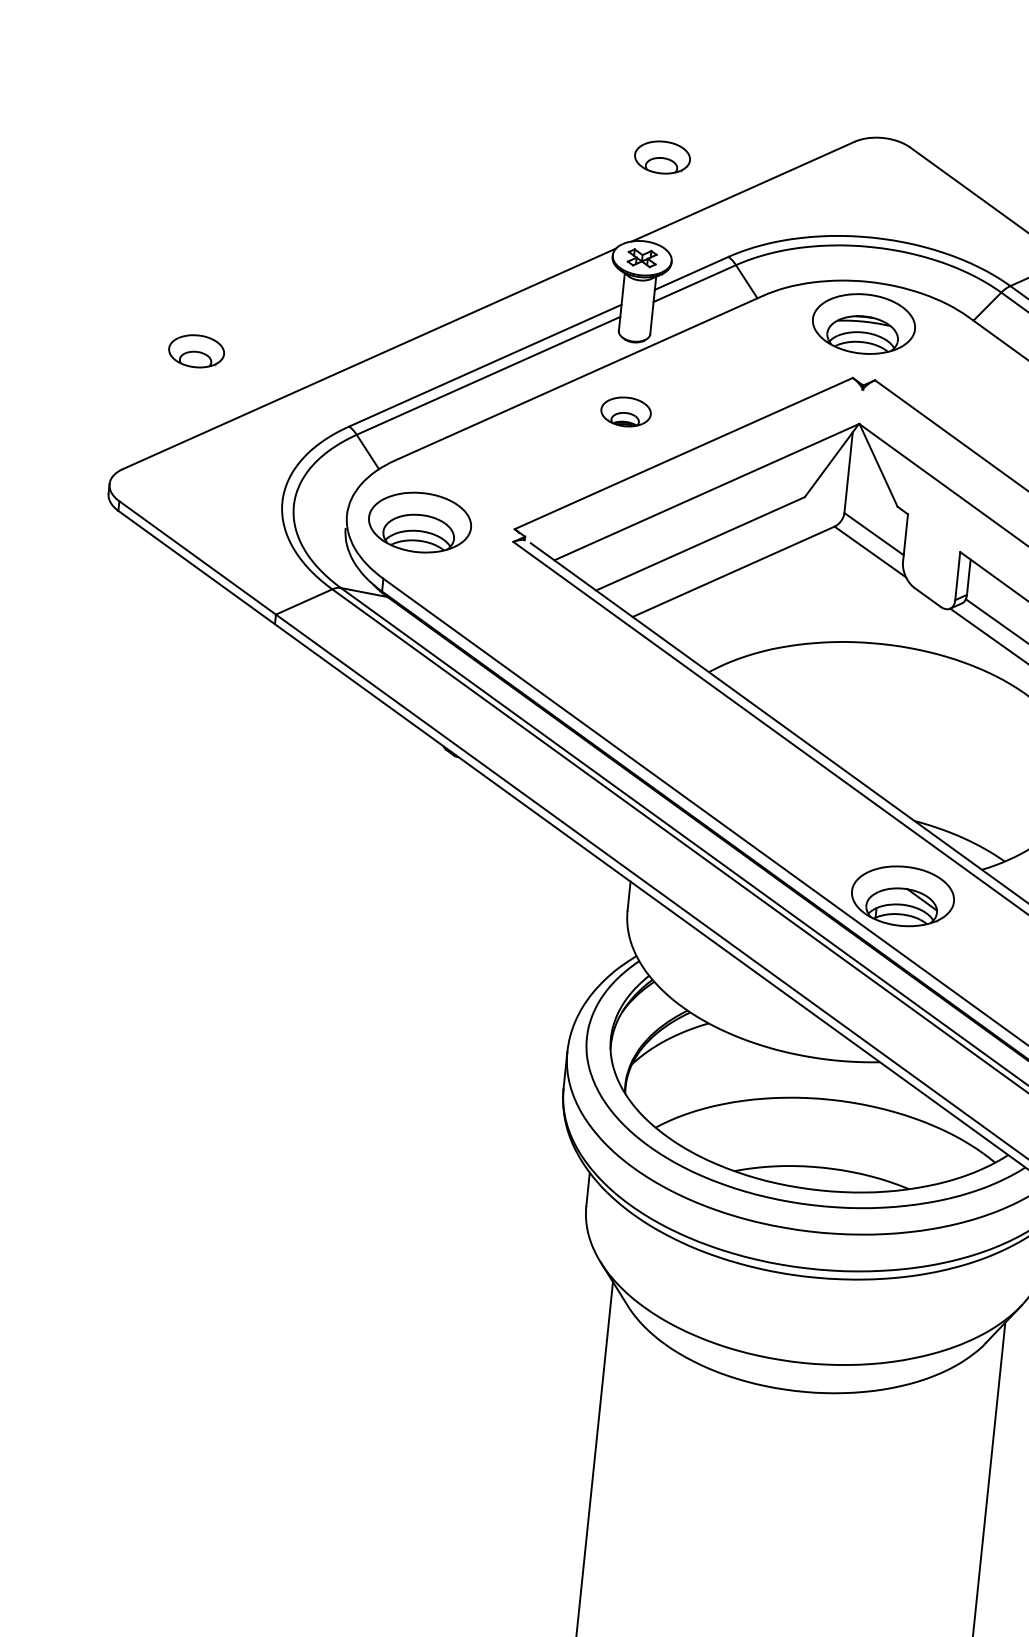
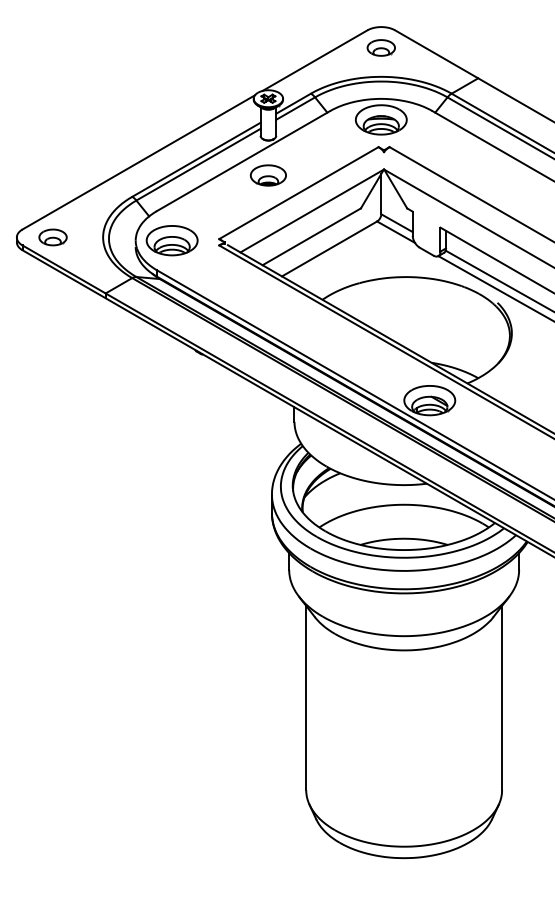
part: (661, 156) -> (380, 47), moved
part: (195, 351) -> (52, 237), moved
part: (624, 411) -> (267, 175), size x1.43

